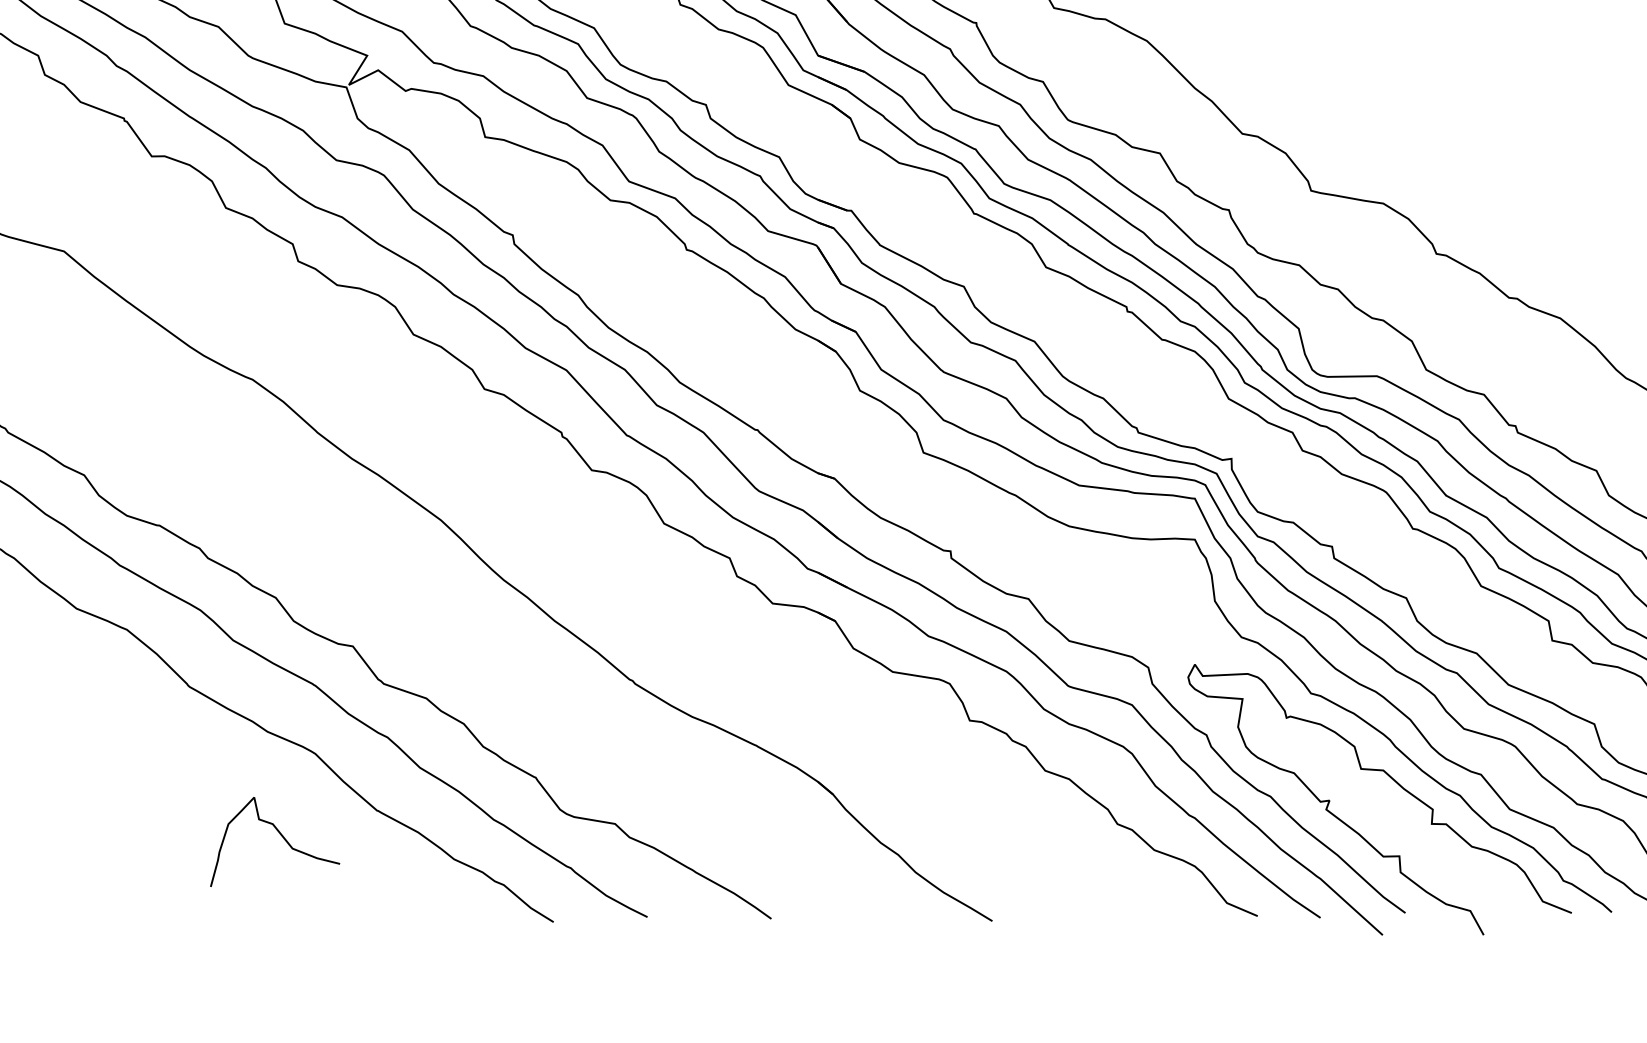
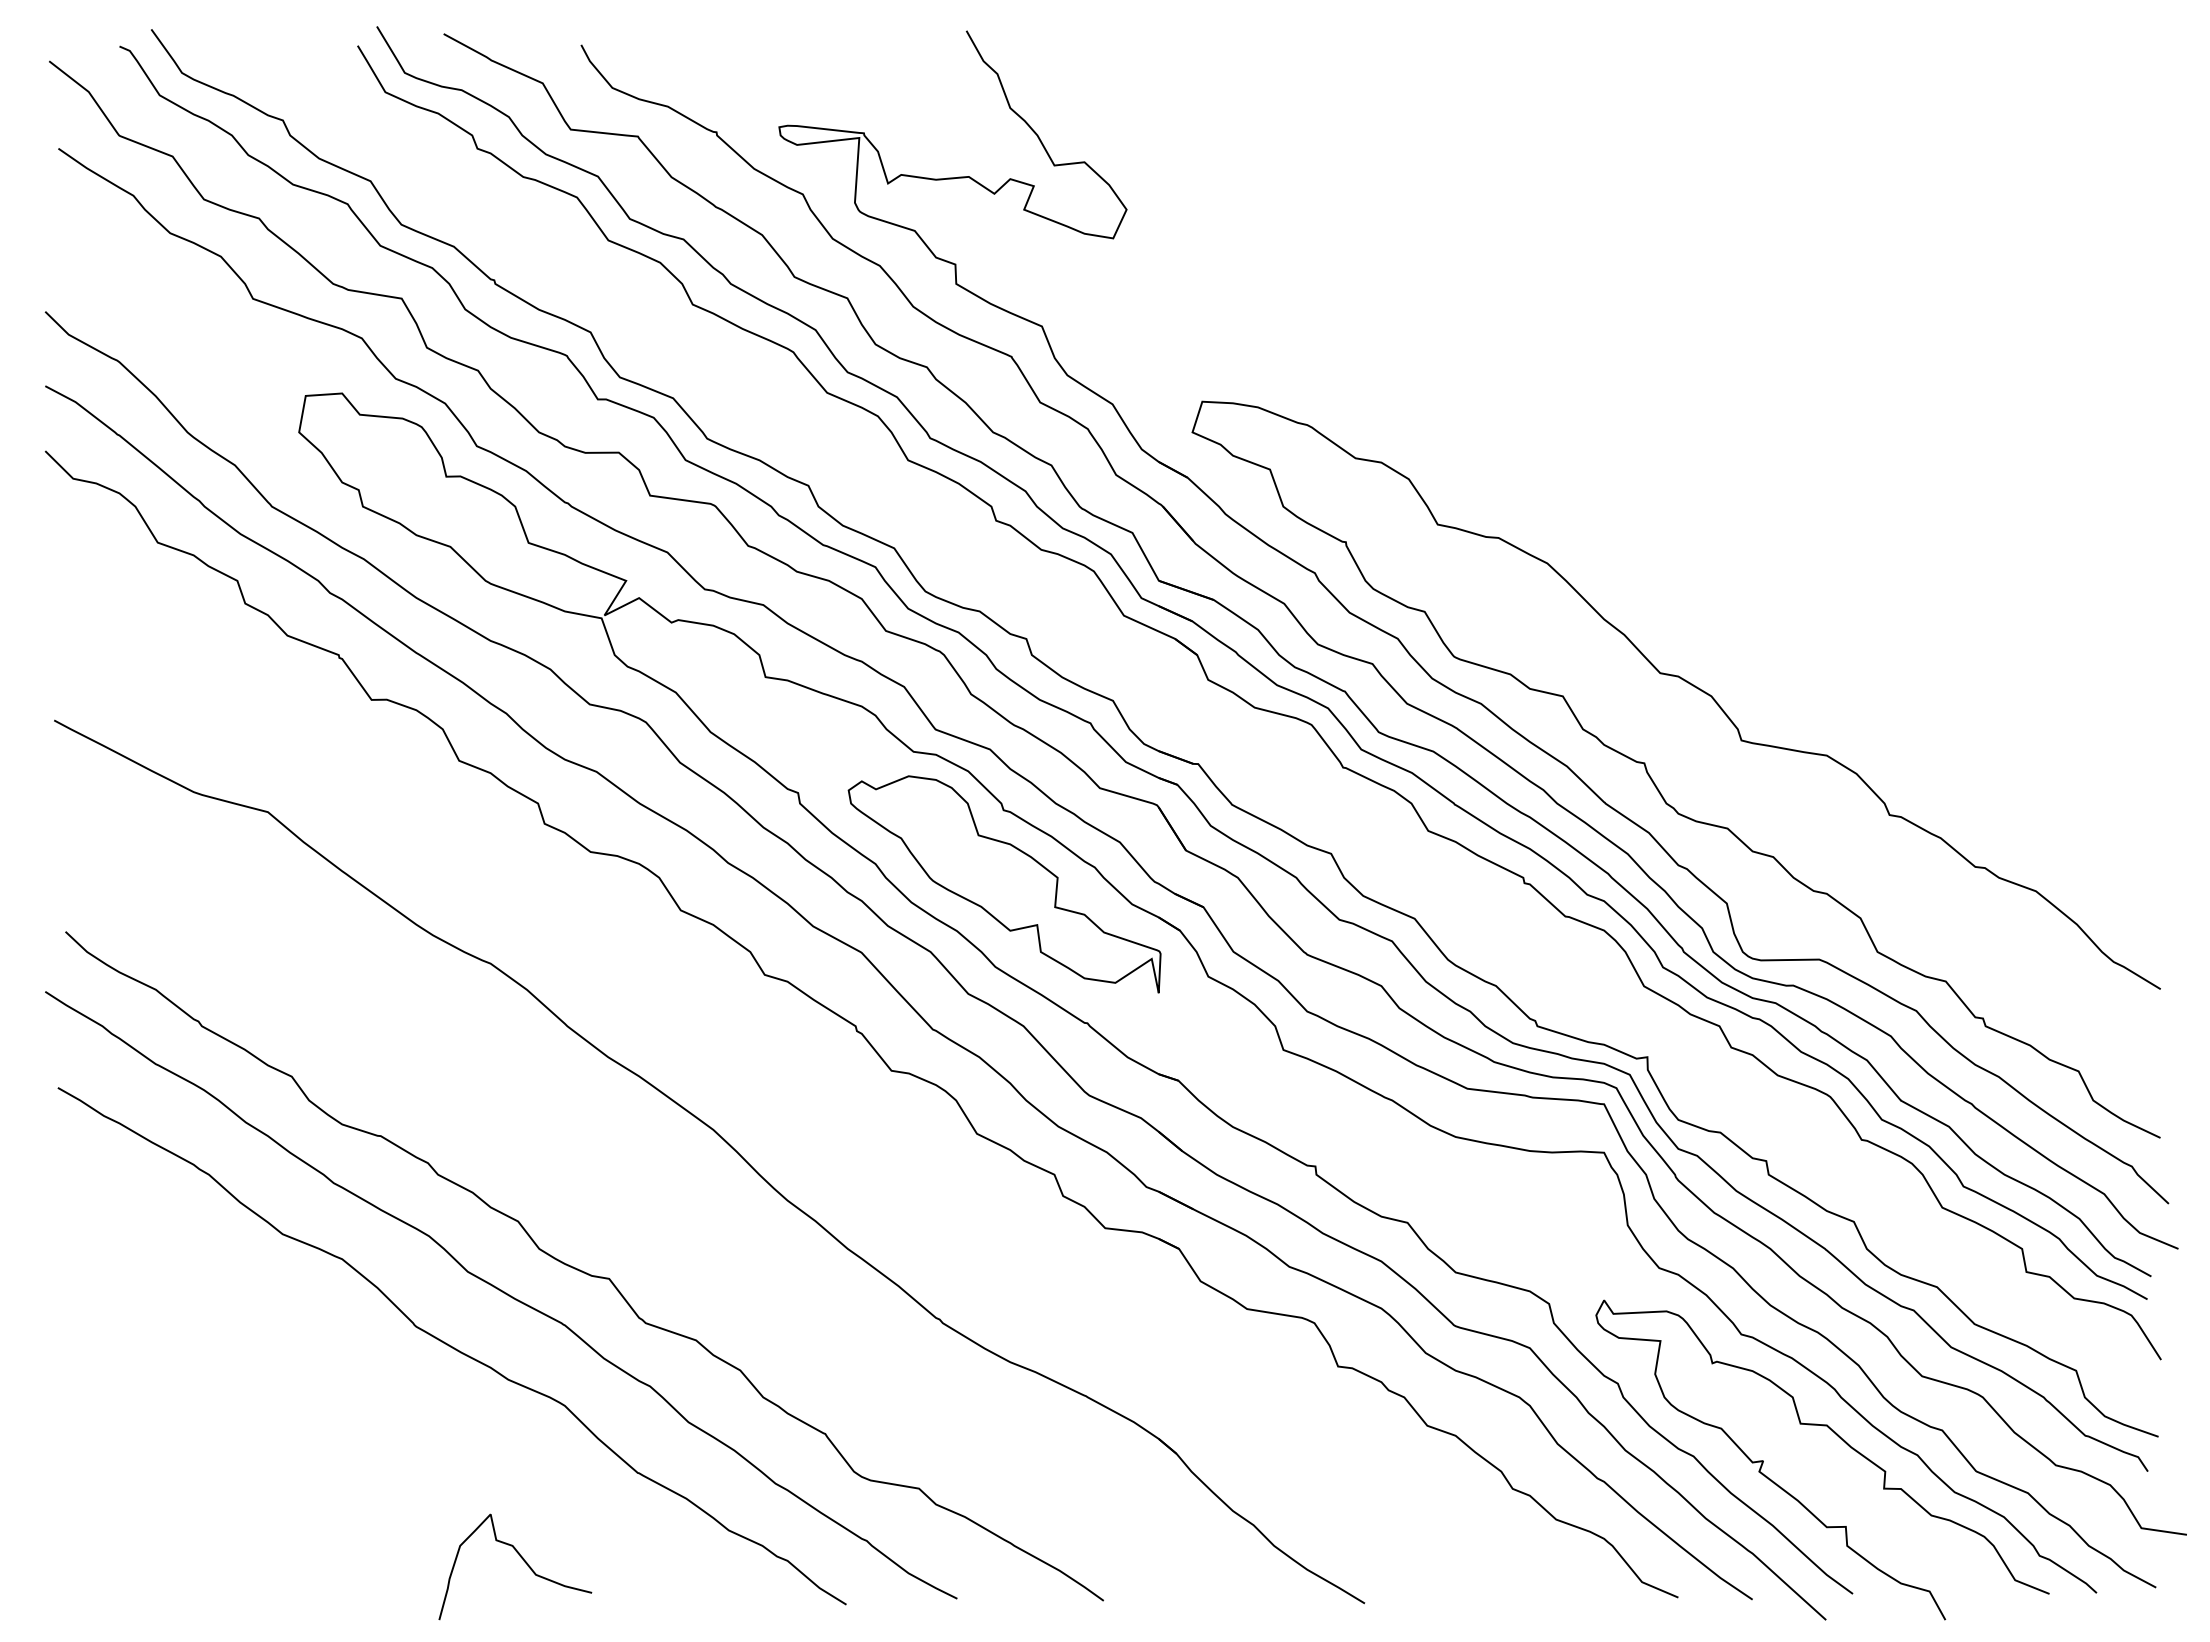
part: (687, 312) -> (1004, 884), added
curve: (282, 838) -> (524, 1562), moved

